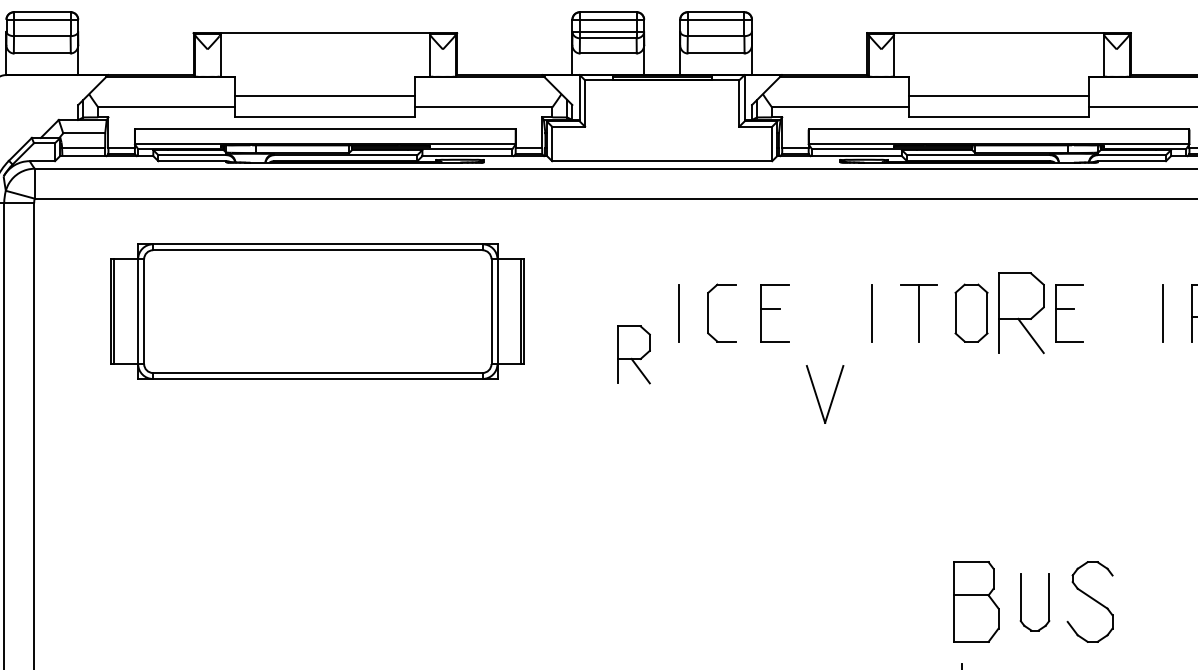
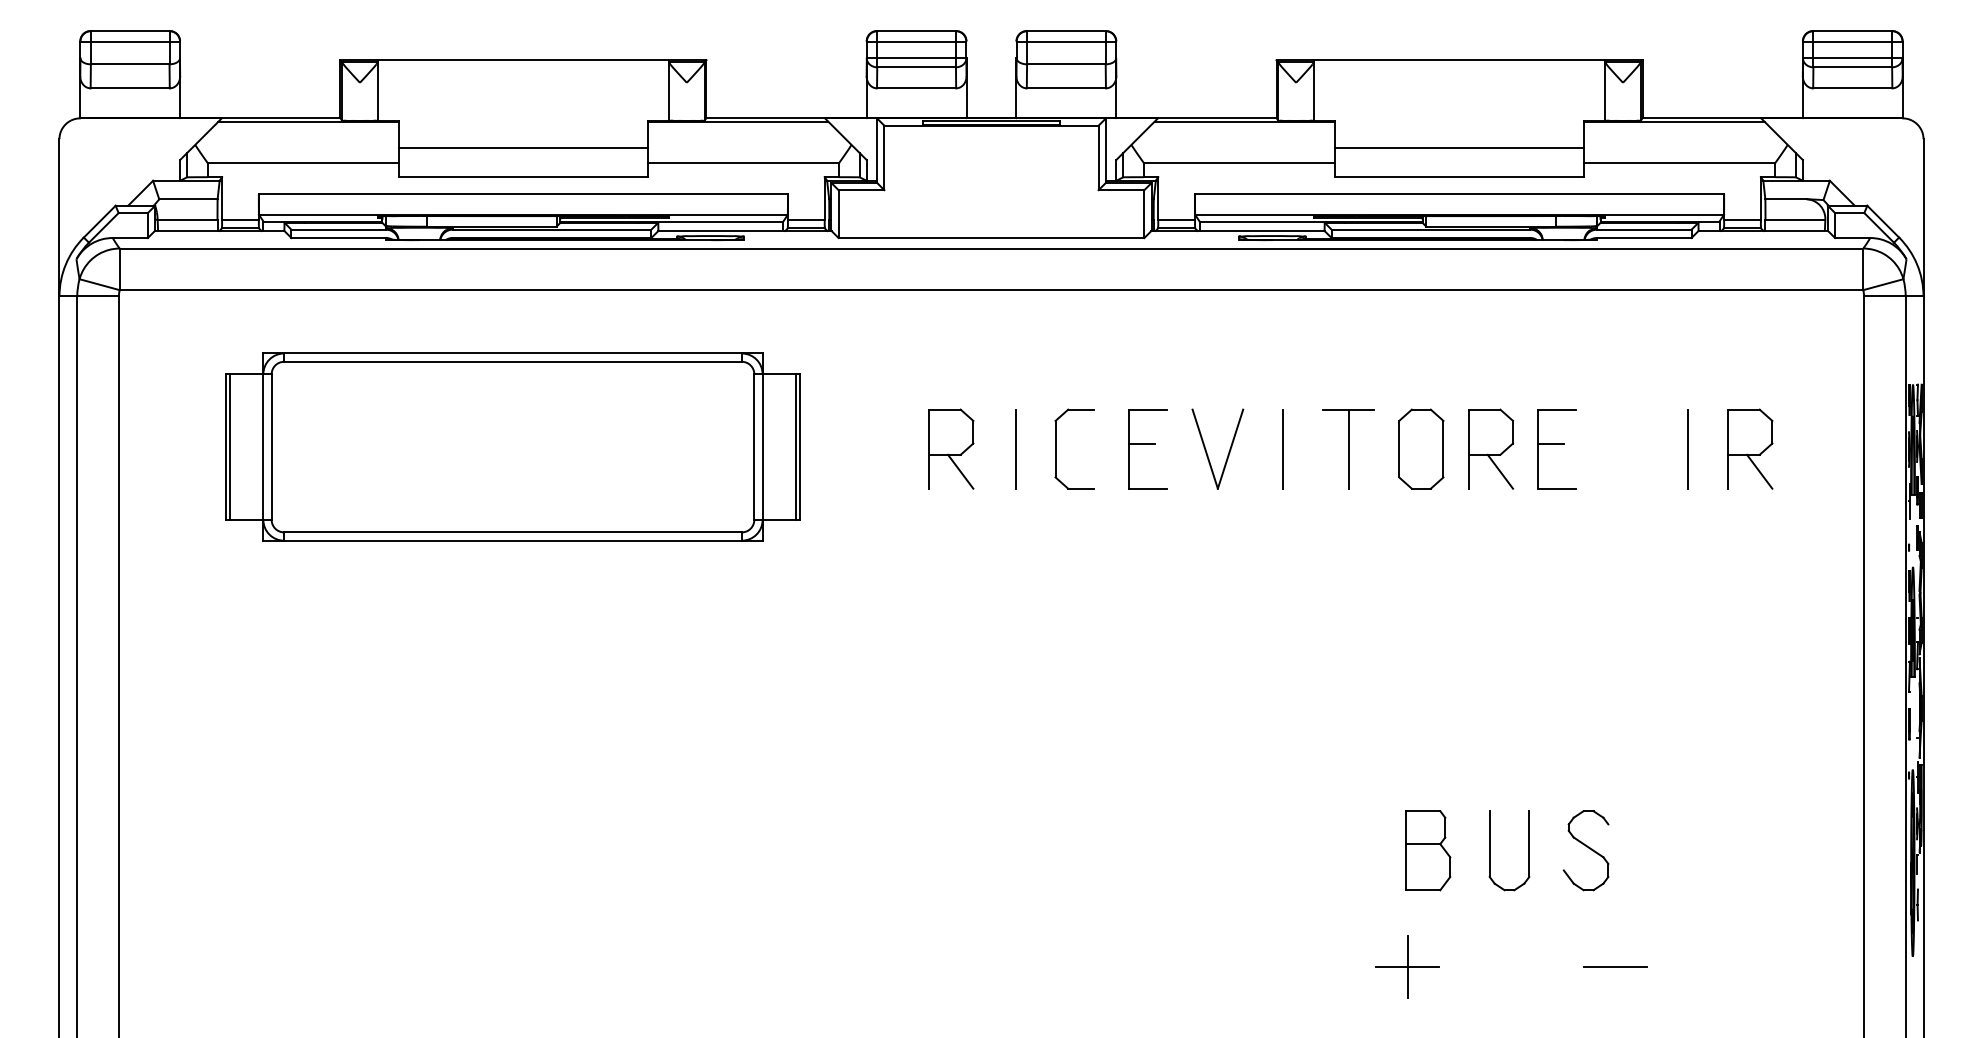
part: (1022, 312) -> (1491, 448), size x0.71
part: (634, 354) -> (951, 448), moved
part: (817, 396) -> (1207, 452), moved
part: (976, 601) -> (1428, 850), size x0.71
part: (1089, 601) -> (1585, 850), size x0.71

